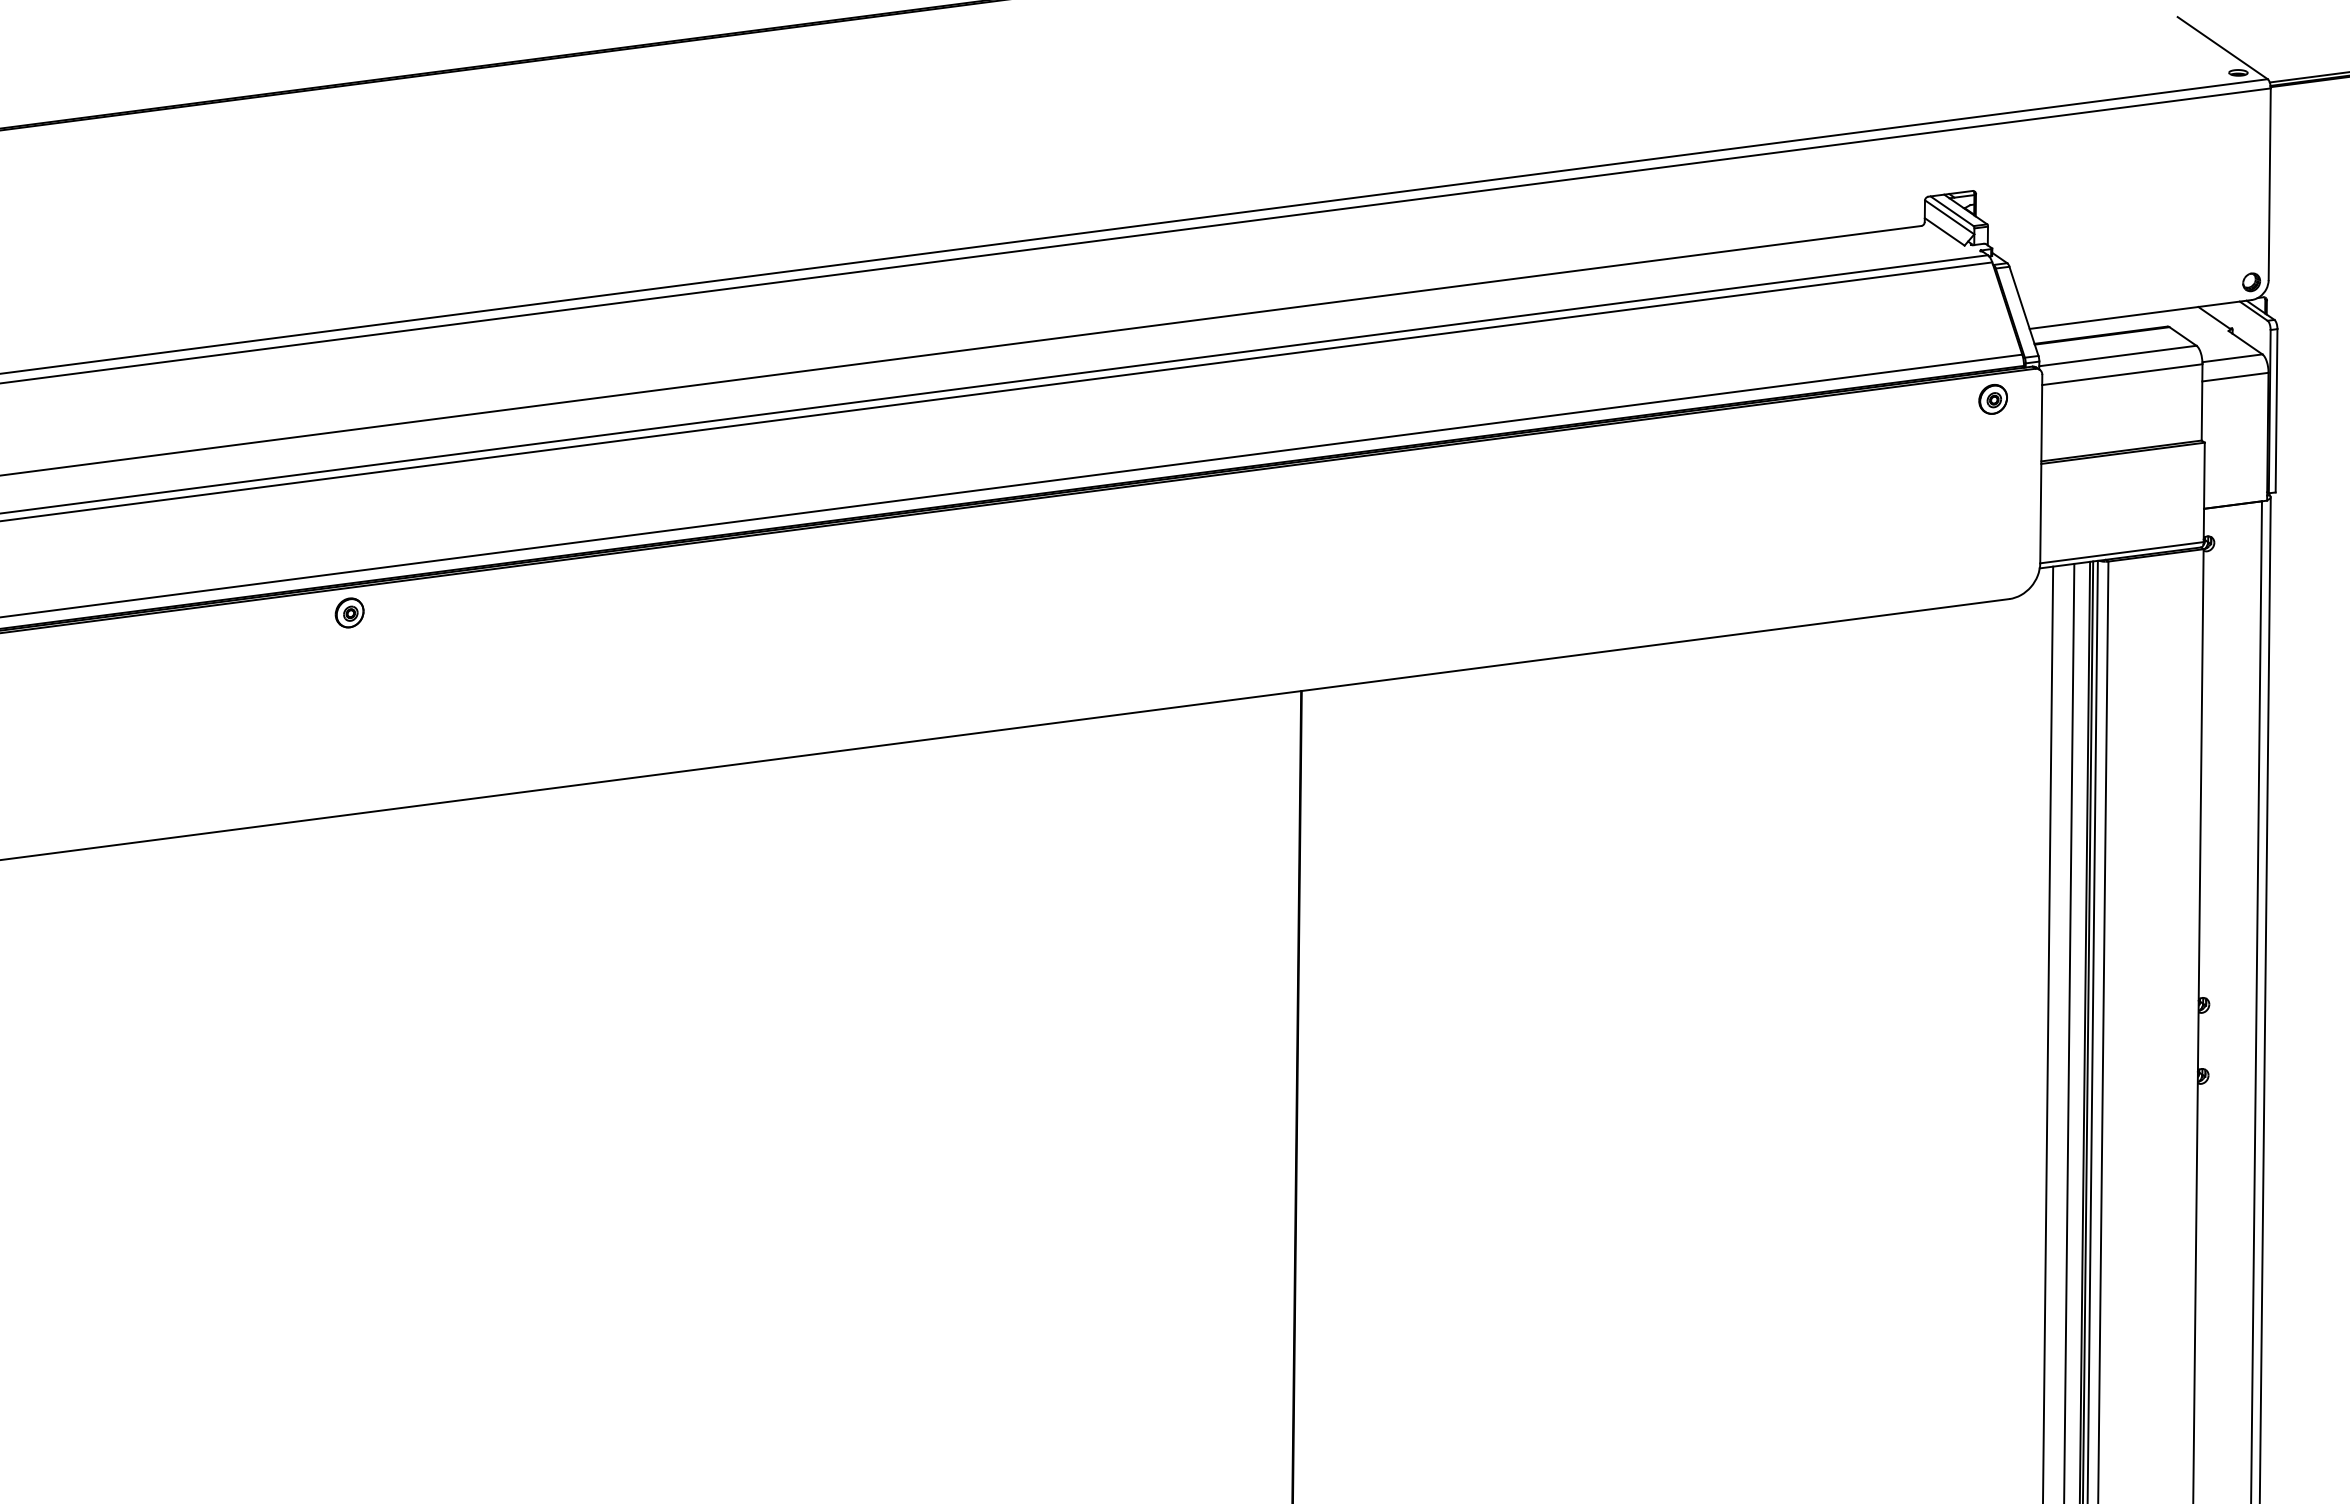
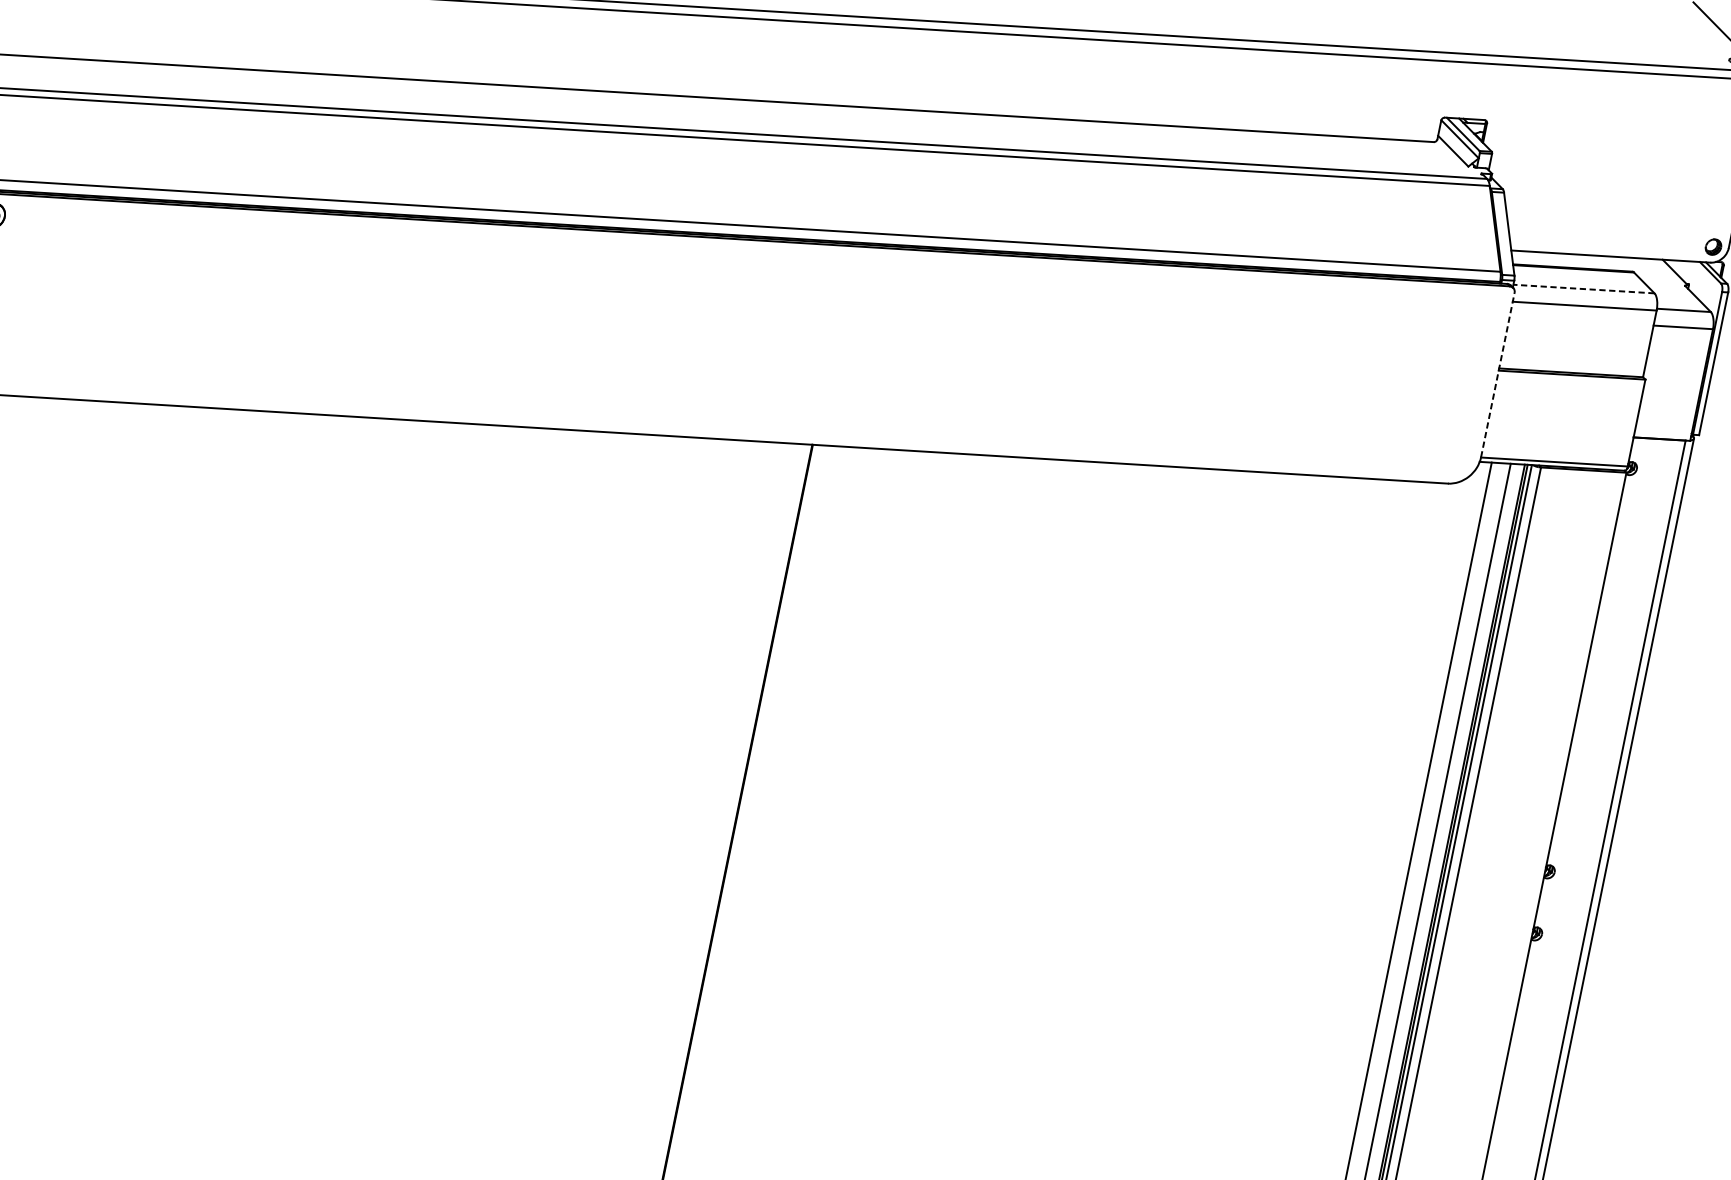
line: (2117, 356) -> (1583, 289), solid -> dashed
part: (1992, 399) -> (1466, 306), removed
line: (2041, 468) -> (1498, 374), solid -> dashed

